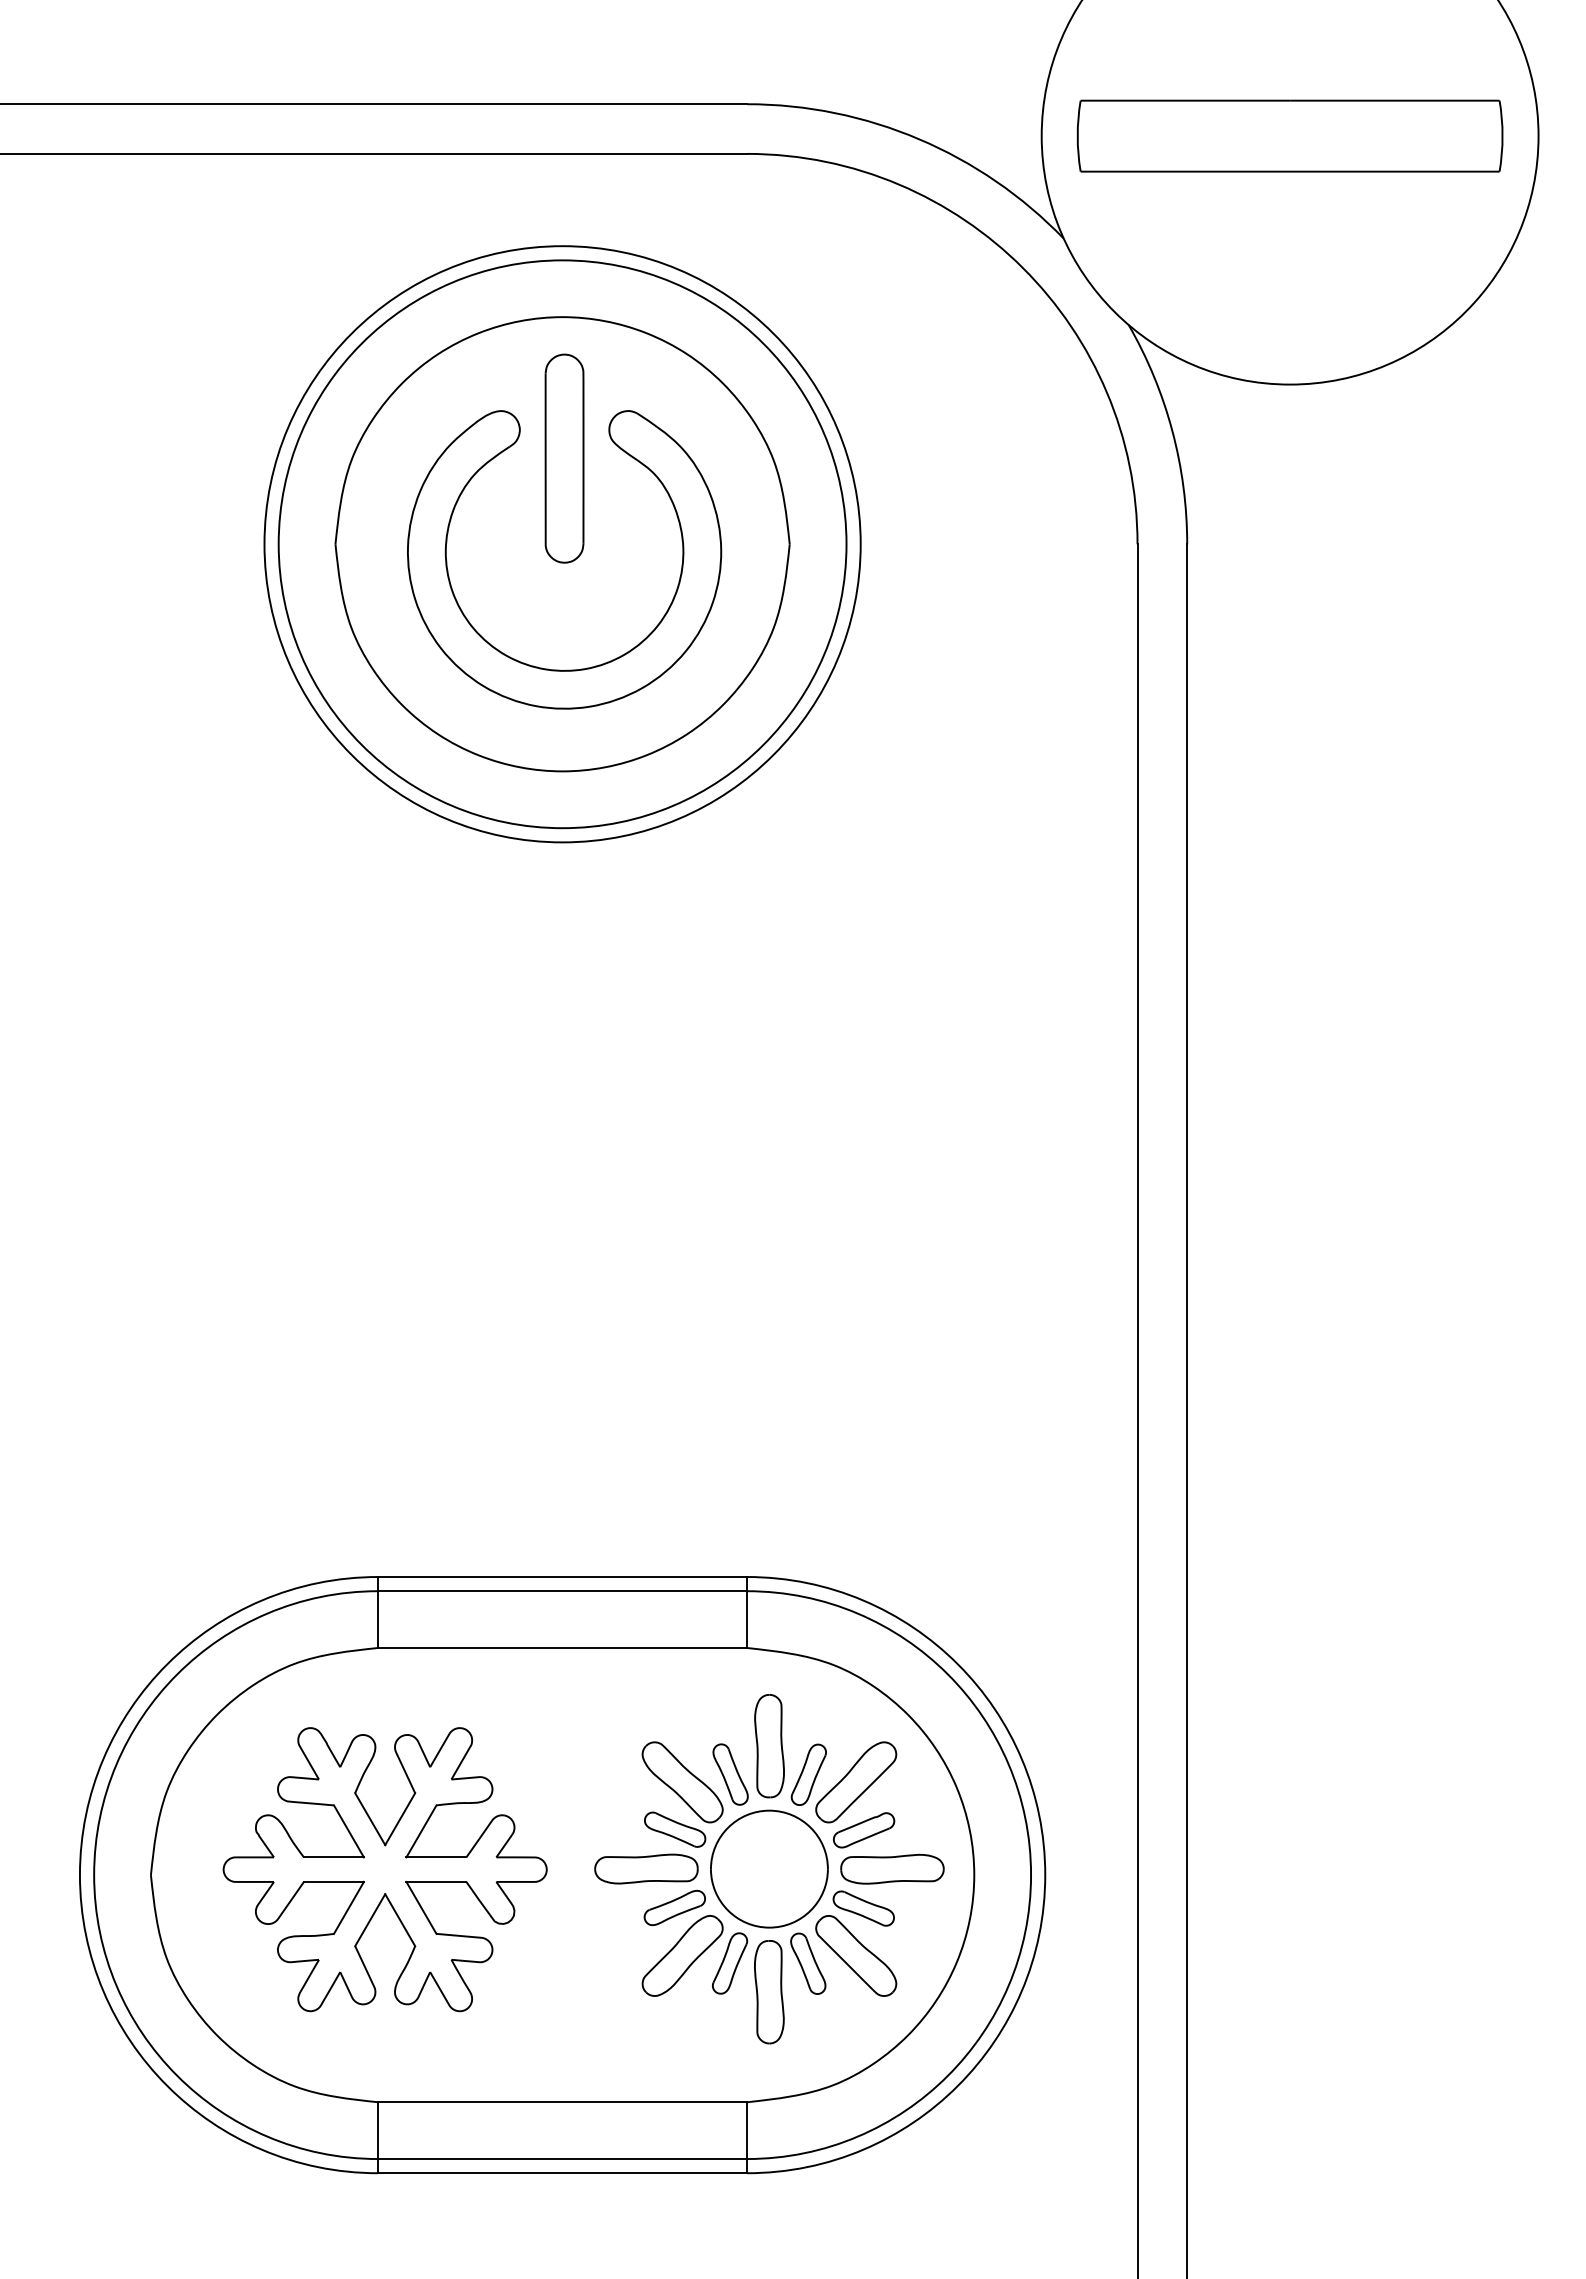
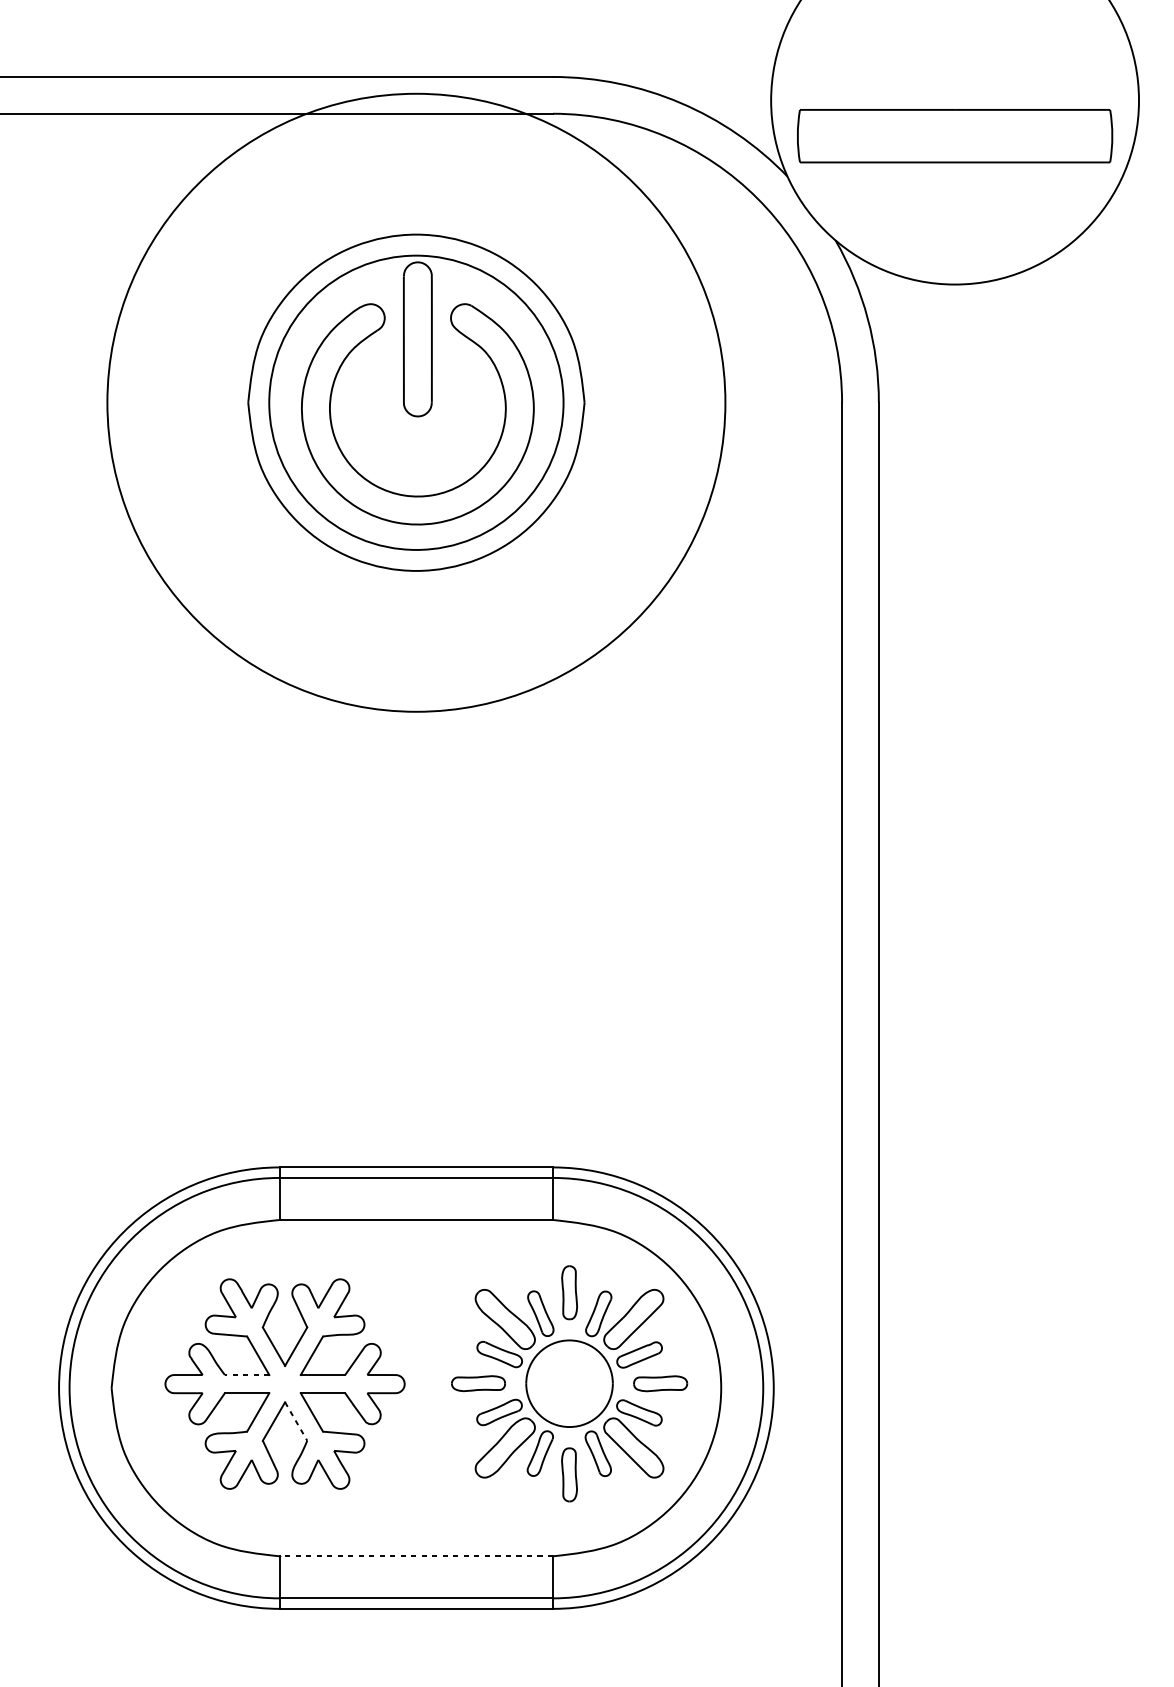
part: (1289, 135) -> (954, 135), moved
circle: (562, 544) -> (416, 402), size x0.7
circle: (562, 544) -> (416, 402), size x1.4
part: (769, 1746) -> (569, 1292), size x0.7
line: (333, 1857) -> (246, 1375), solid -> dashed
part: (646, 1868) -> (478, 1383), size x0.7
part: (892, 1868) -> (660, 1383), size x0.7
line: (400, 1920) -> (296, 1421), solid -> dashed
part: (769, 1992) -> (569, 1475), size x0.7
line: (562, 2102) -> (416, 1556), solid -> dashed

